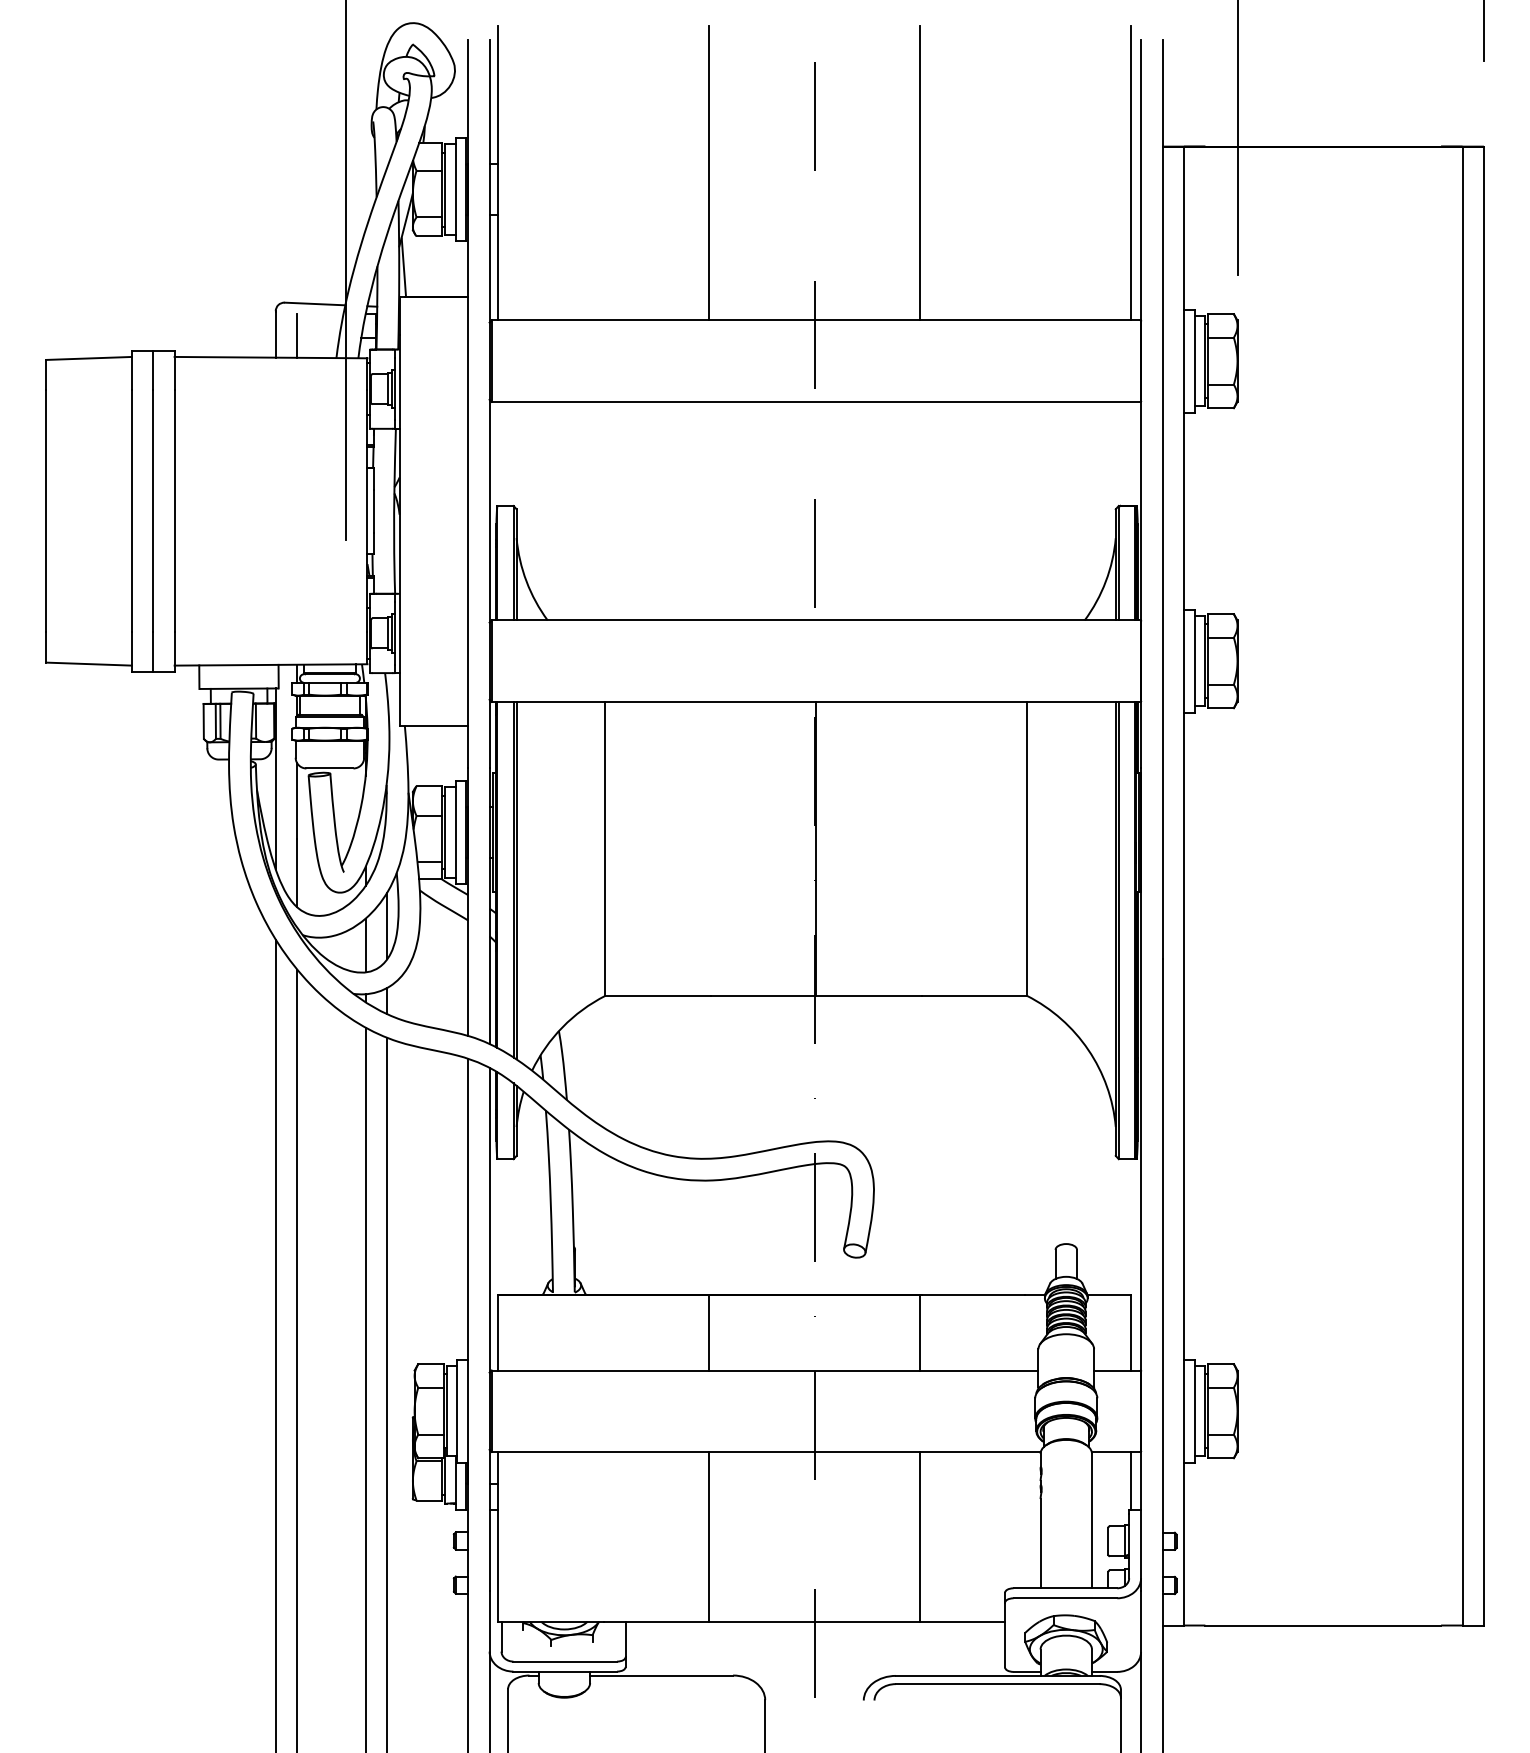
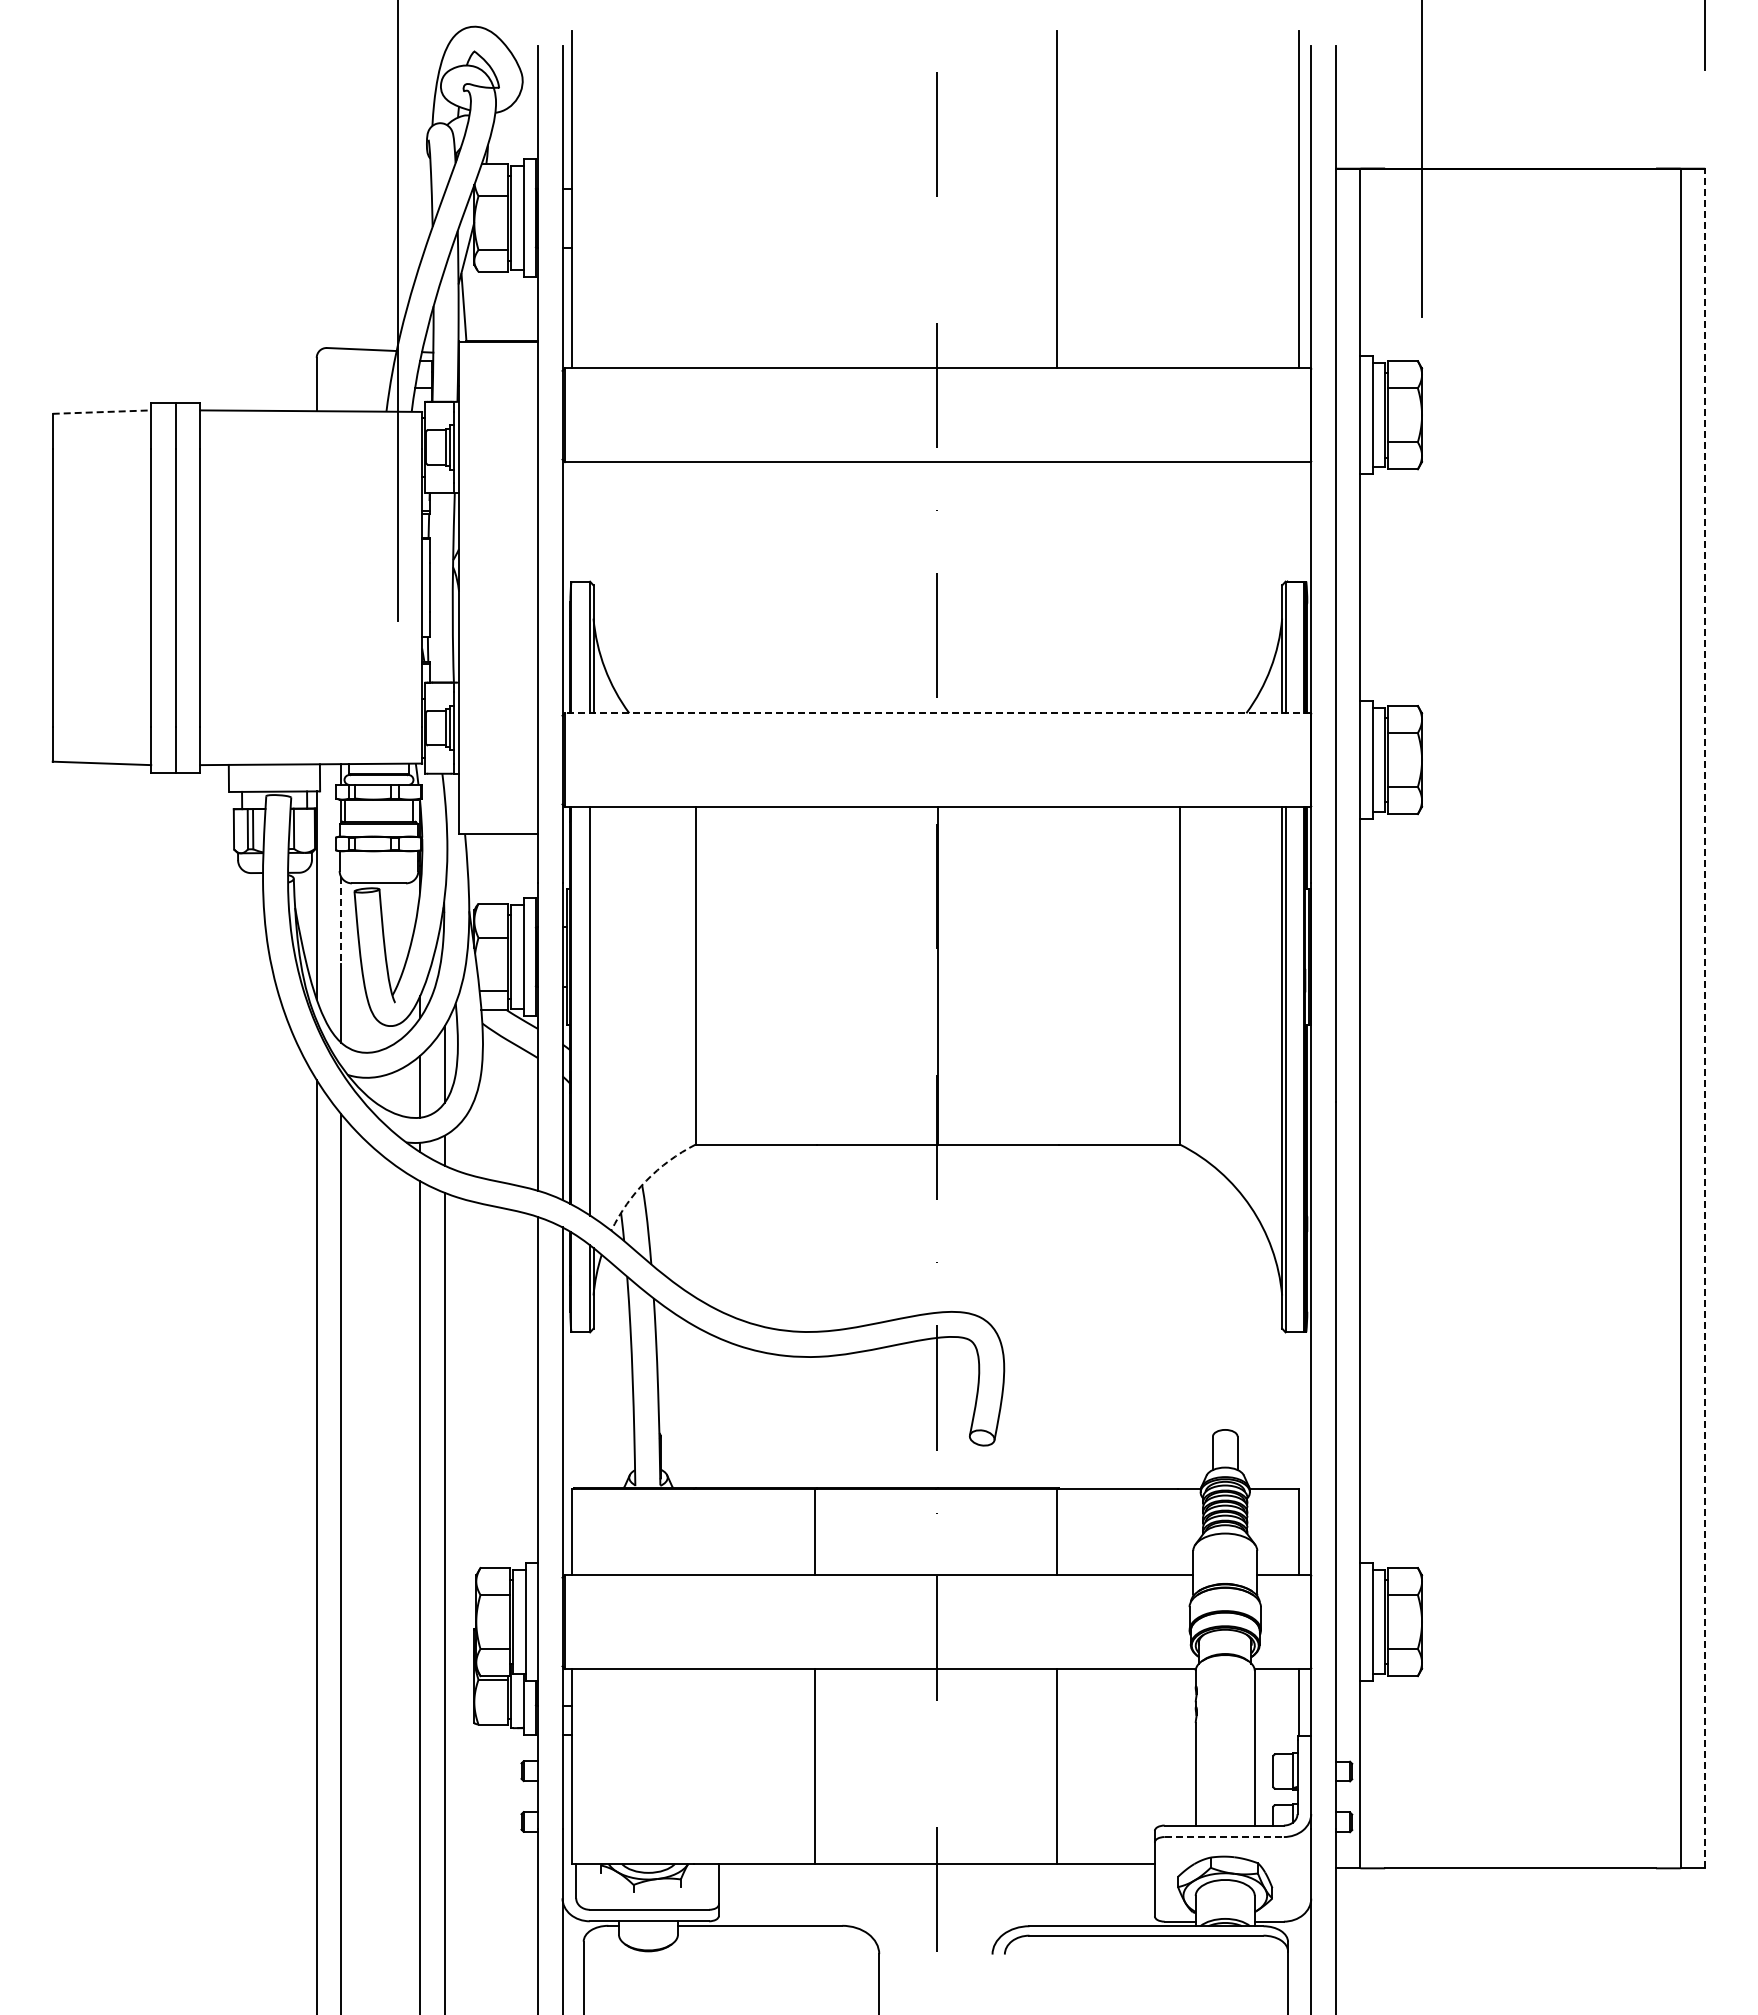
line: (708, 173) -> (814, 199), removed
line: (297, 336) -> (341, 386), removed
line: (89, 358) -> (102, 412), solid -> dashed
line: (815, 620) -> (937, 713), solid -> dashed
line: (297, 801) -> (341, 921), solid -> dashed
line: (516, 879) -> (593, 1011), removed
line: (1484, 886) -> (1705, 1018), solid -> dashed
arc: (562, 1027) -> (646, 1180), solid -> dashed
line: (1065, 1598) -> (1224, 1837), solid -> dashed

